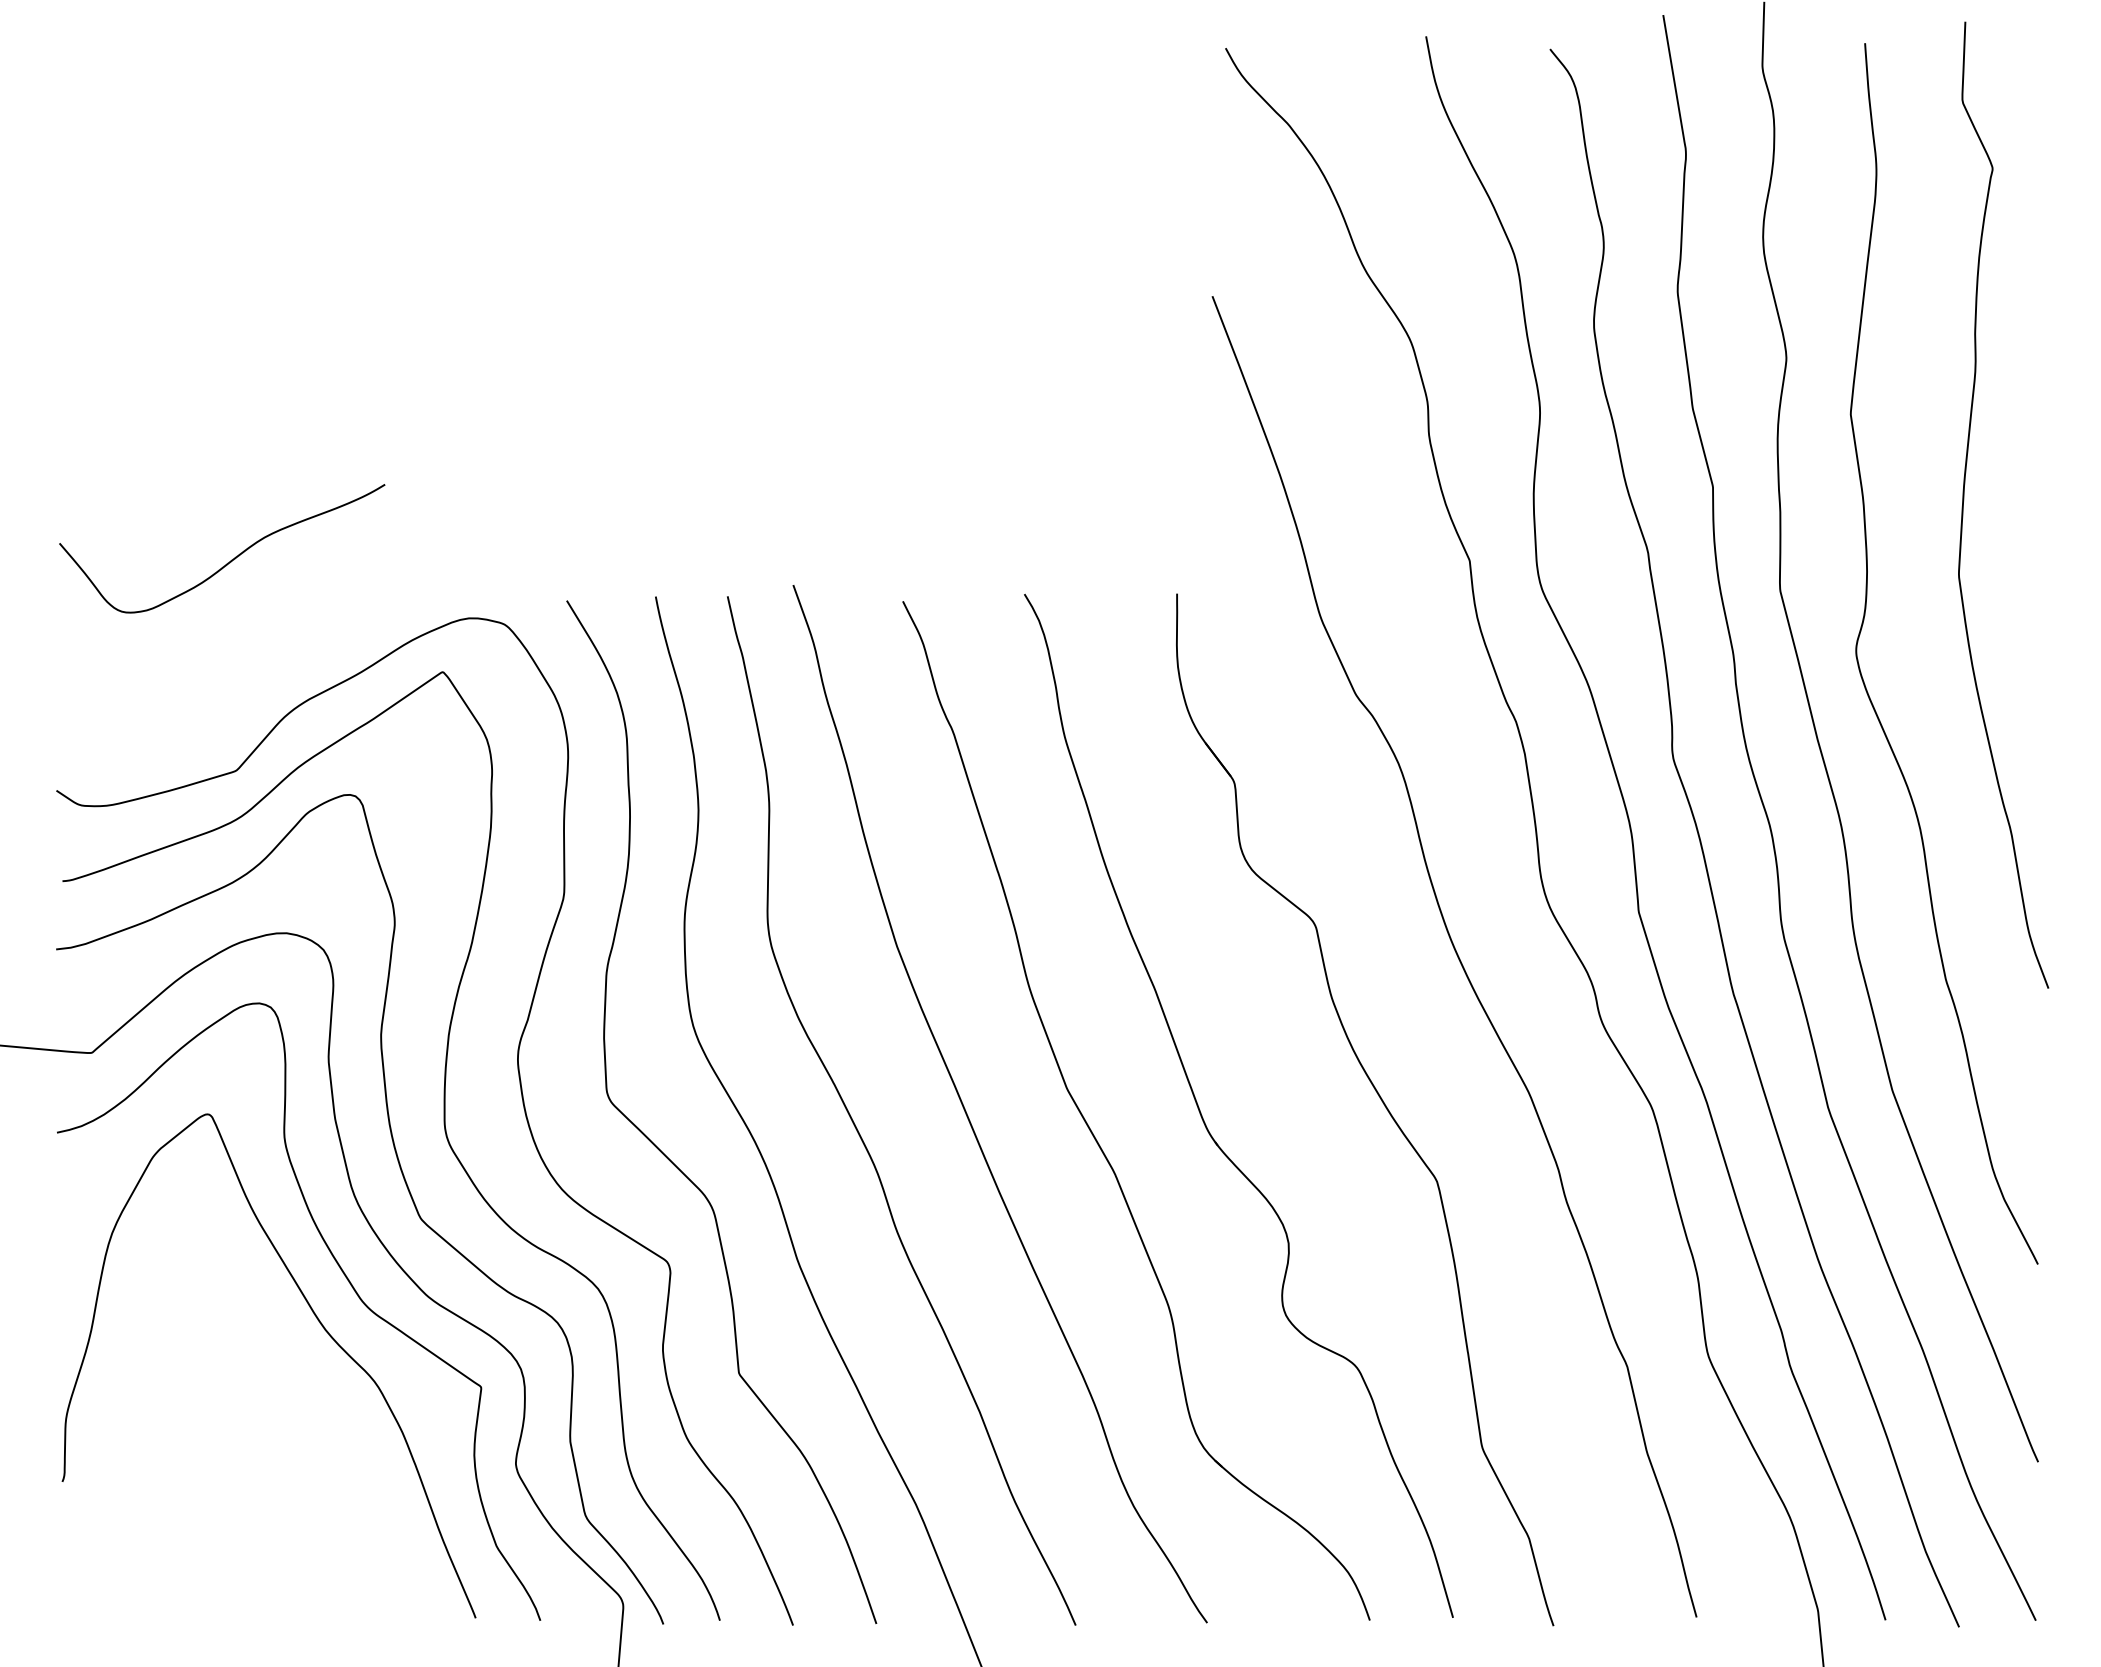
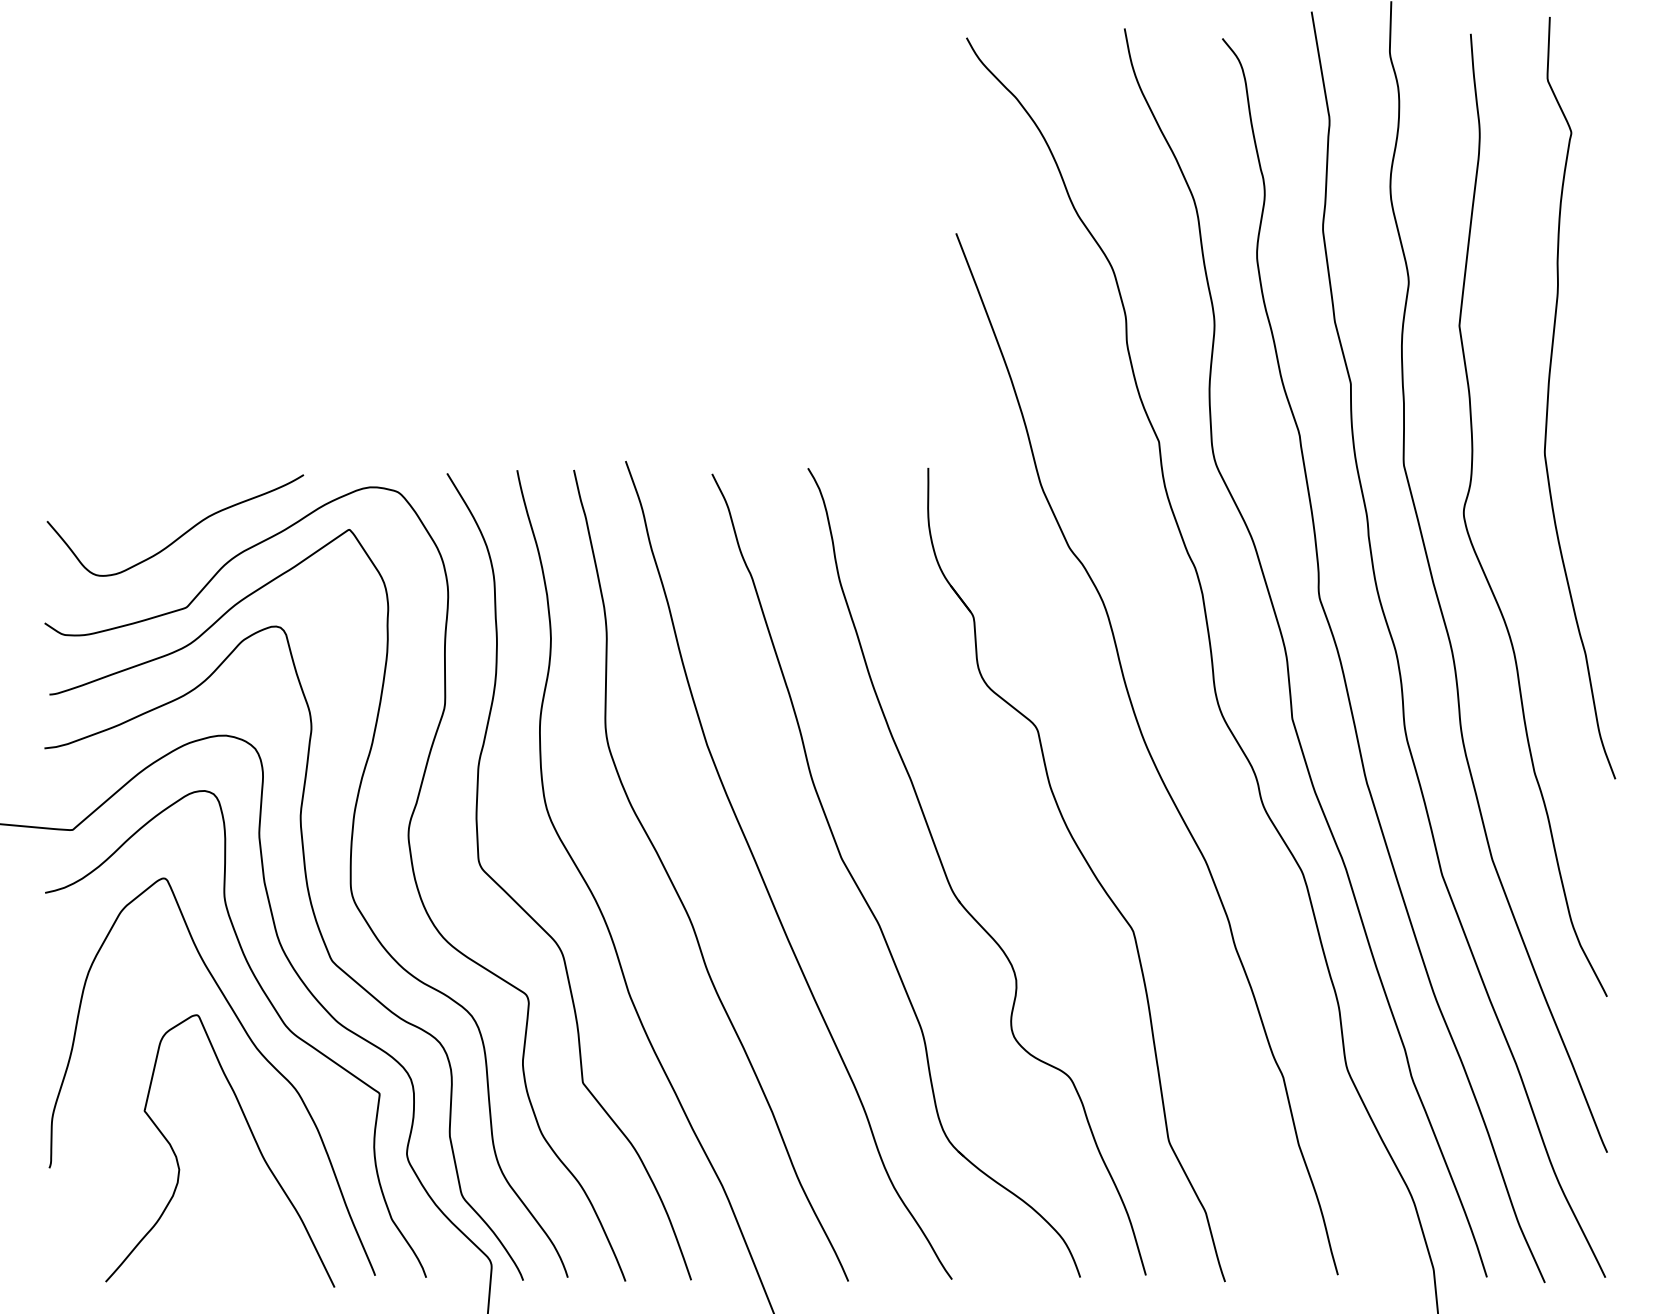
curve: (231, 559) -> (182, 533), moved
curve: (320, 1442) -> (252, 1137), added

